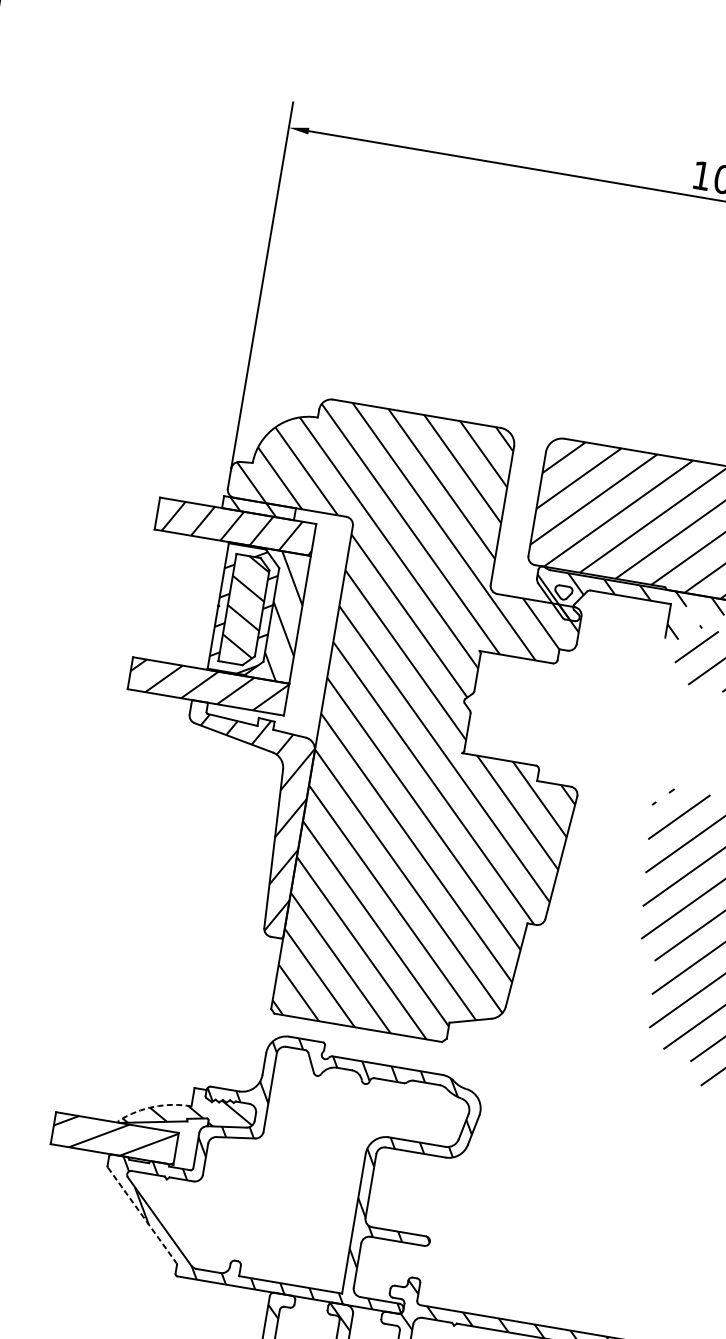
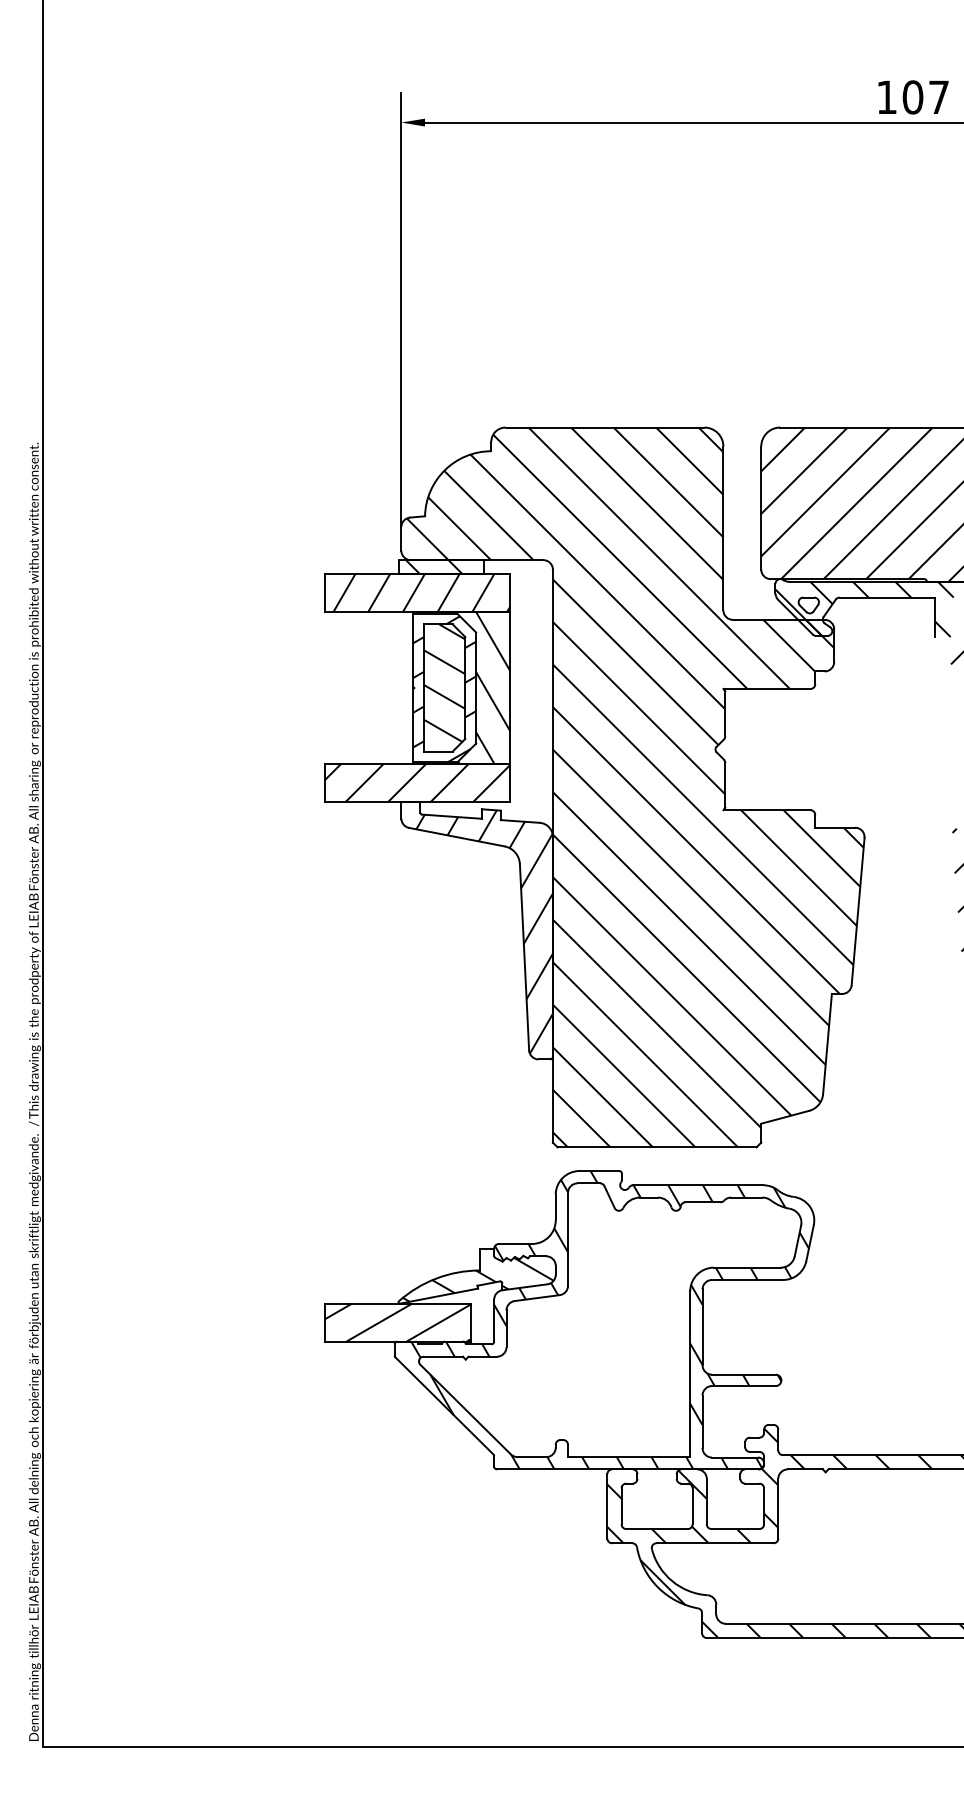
arc: (153, 1106) -> (436, 1278), dashed -> solid
line: (142, 1215) -> (444, 1405), dashed -> solid

